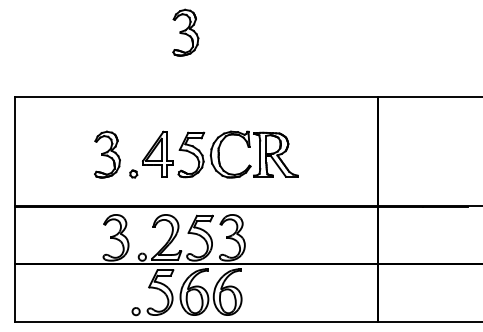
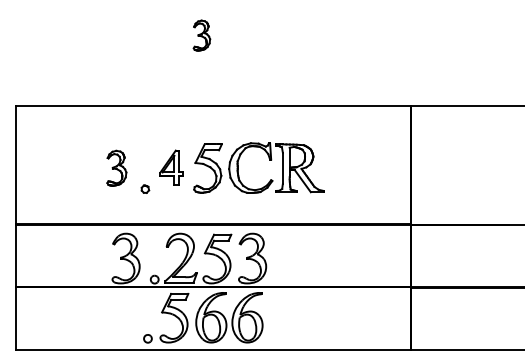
part: (185, 32) -> (201, 35), size x0.6
part: (107, 154) -> (116, 168), size x0.7
part: (157, 154) -> (171, 167), size x0.7

